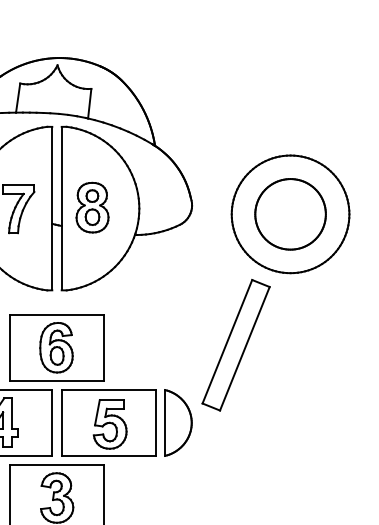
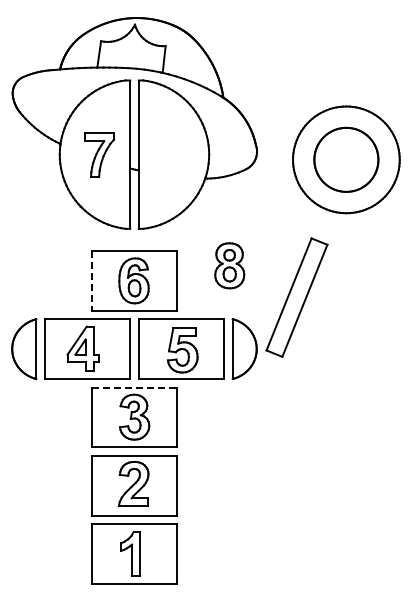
part: (92, 207) -> (229, 265), moved
part: (235, 345) -> (296, 297), moved
line: (9, 347) -> (91, 280), solid -> dashed
line: (57, 465) -> (134, 387), solid -> dashed

